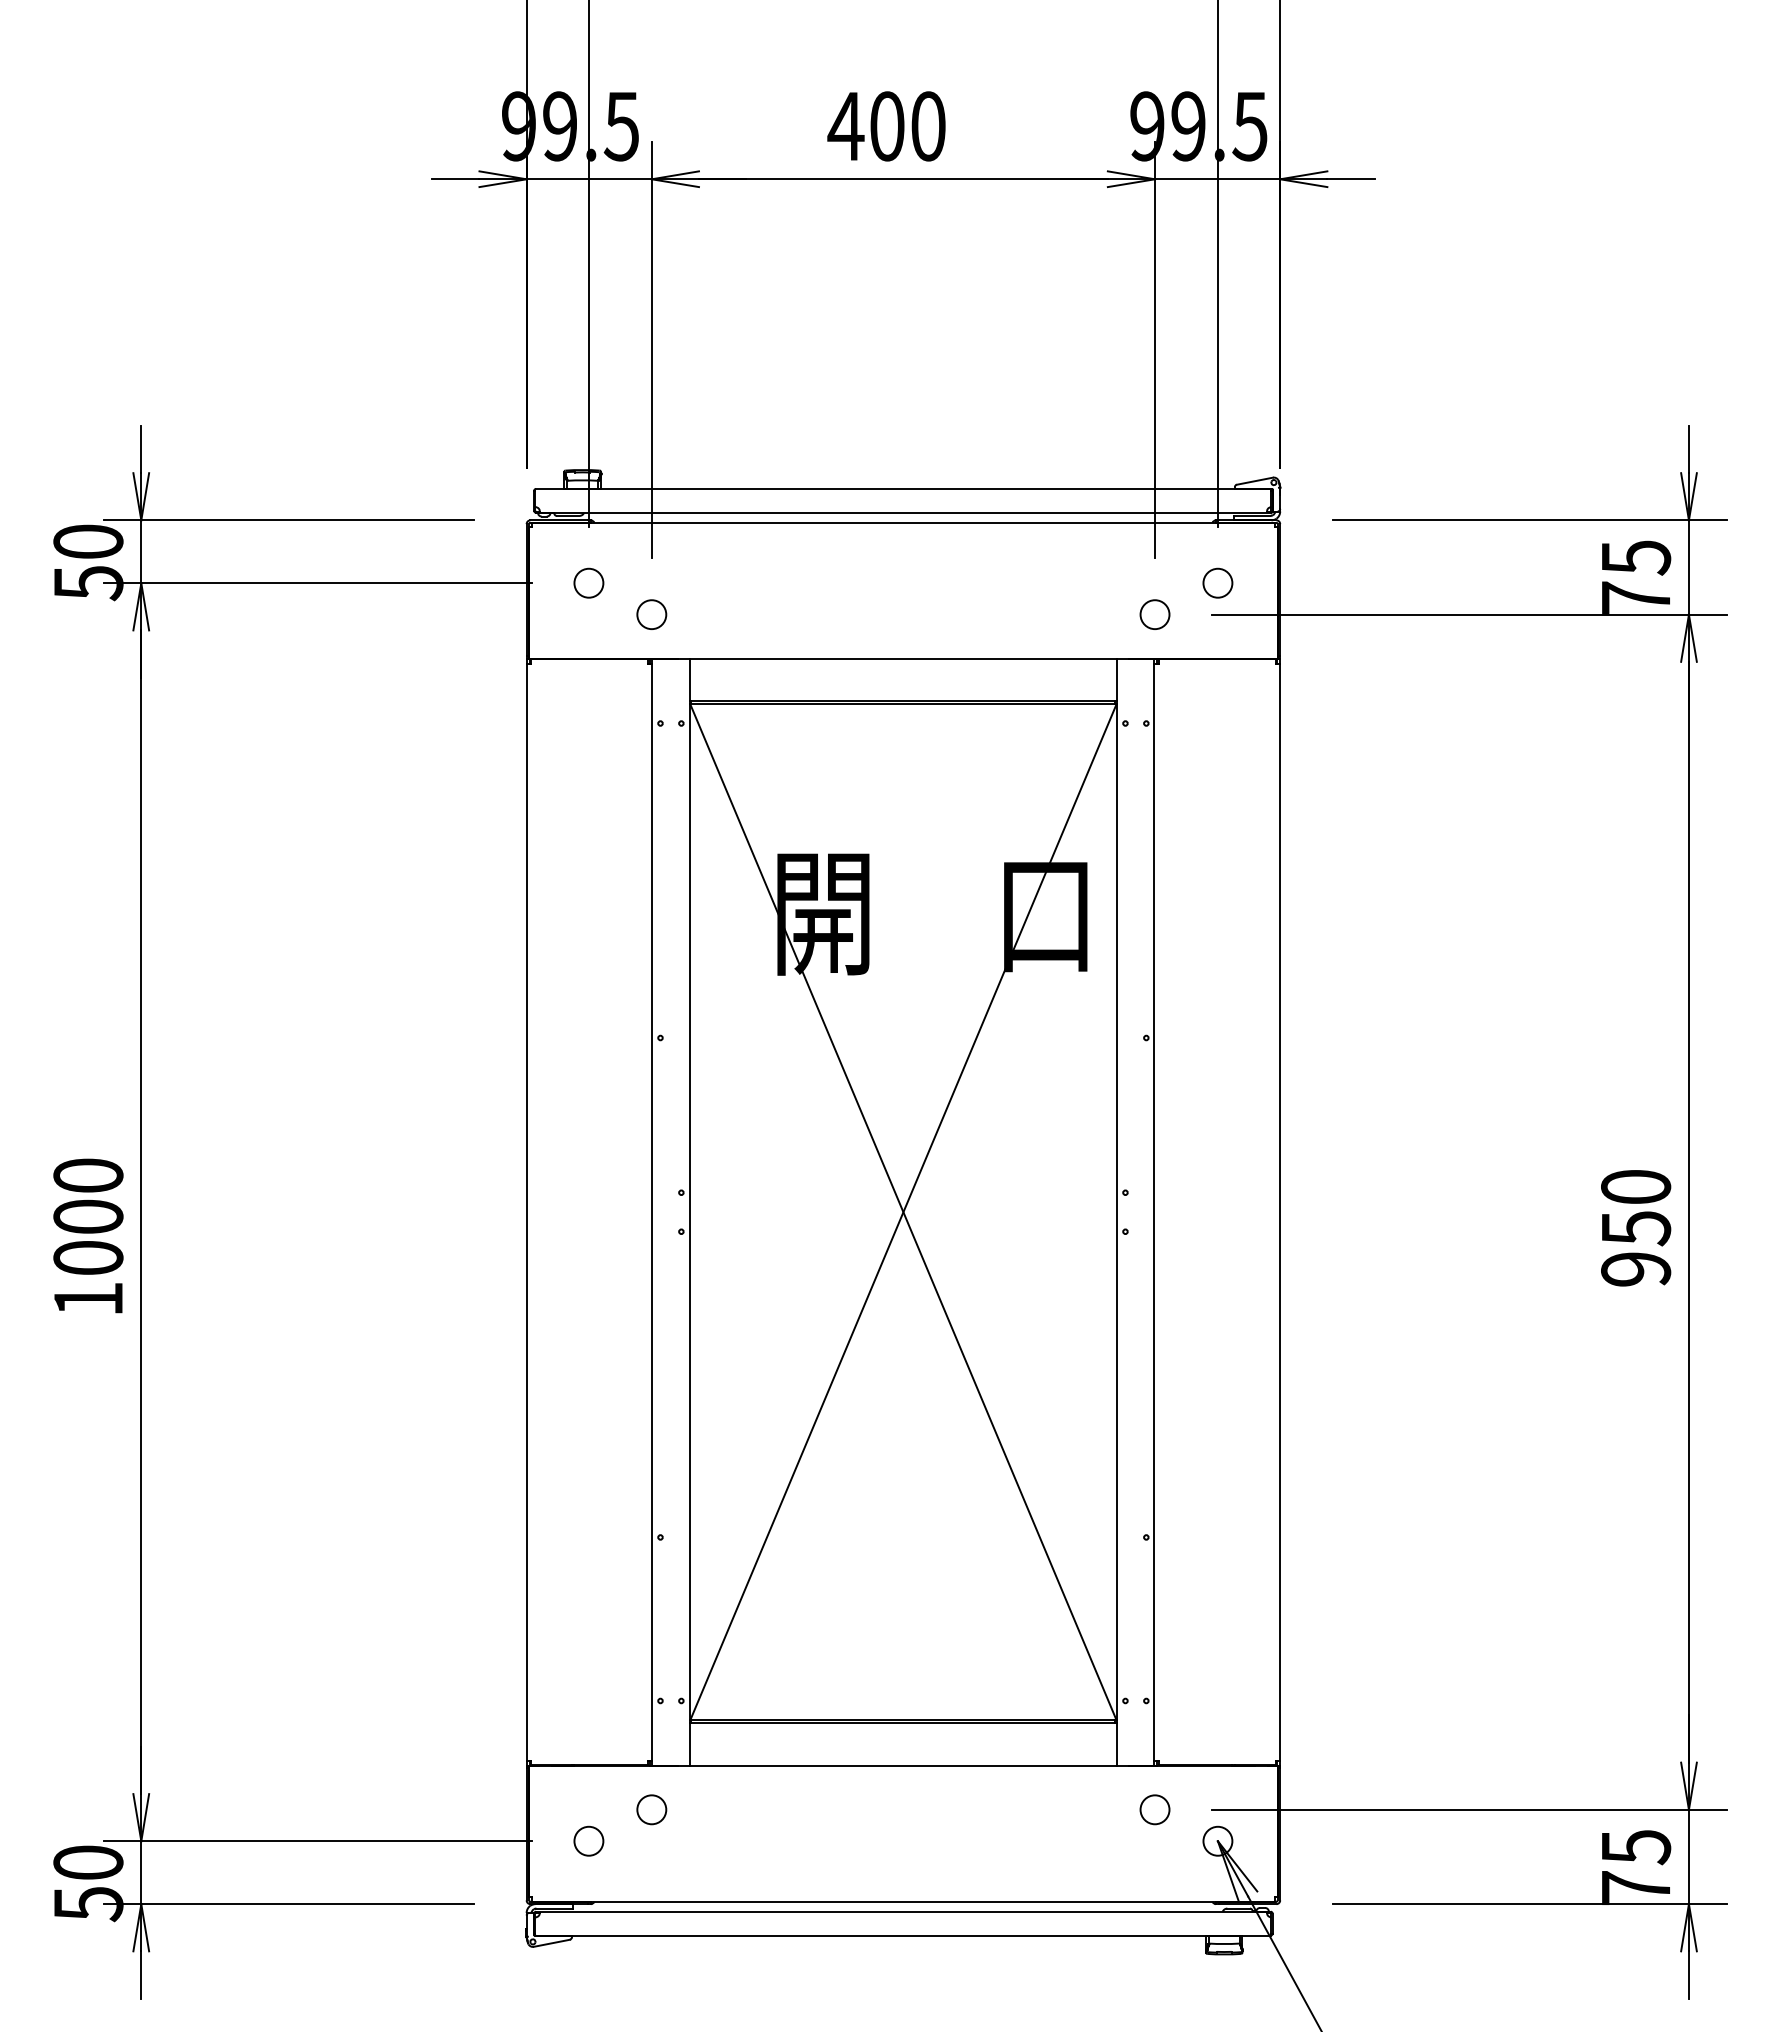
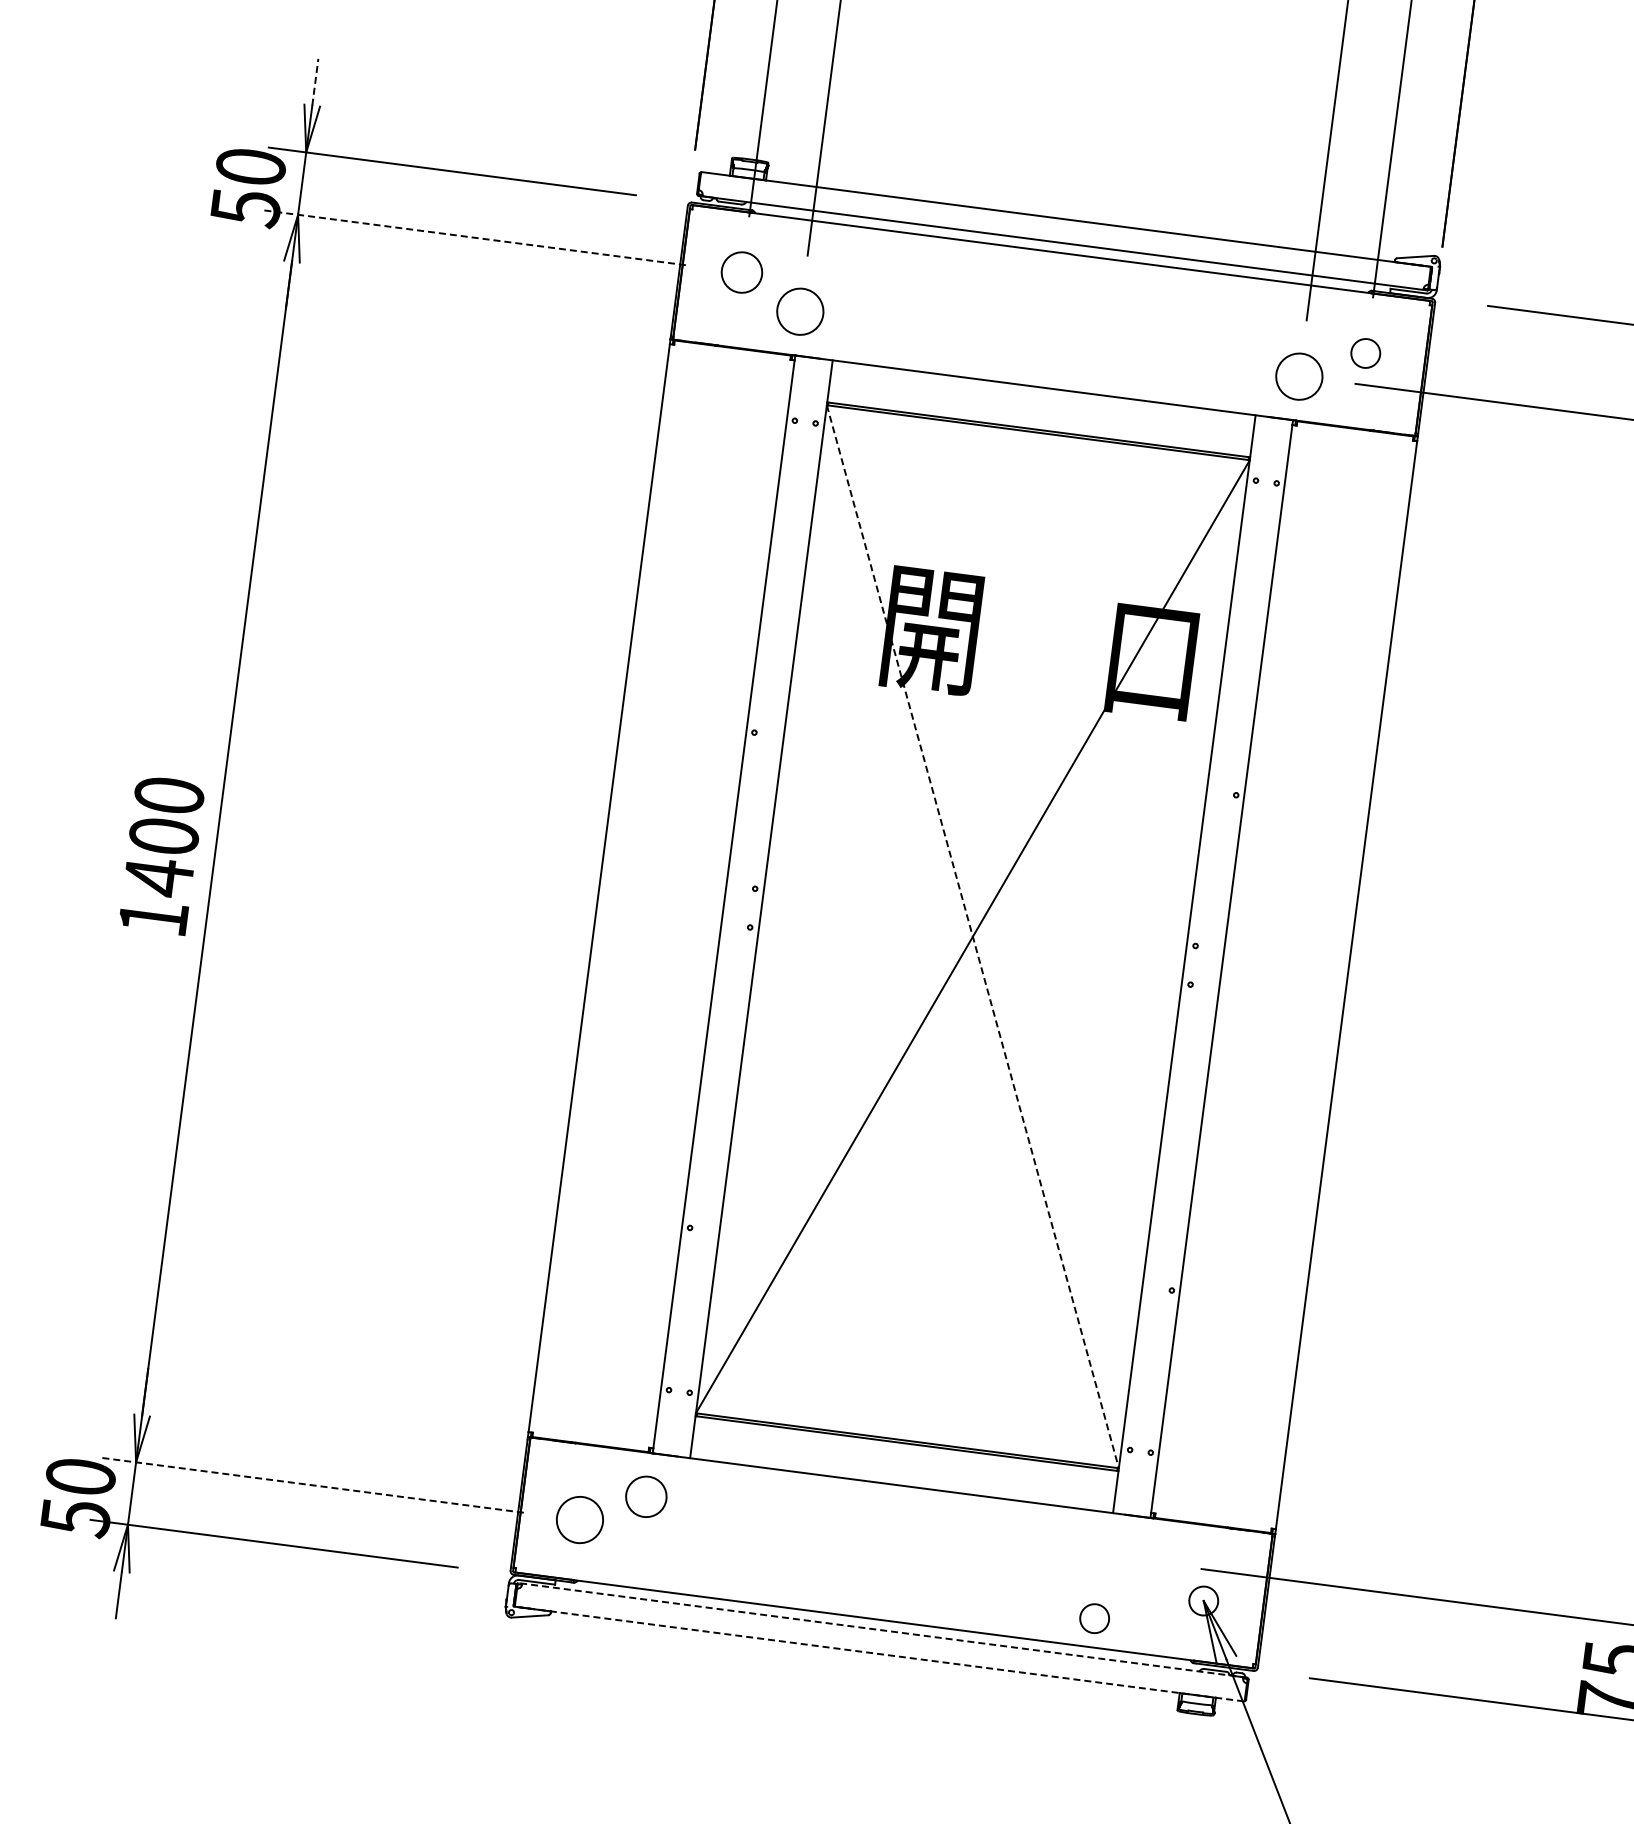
line: (141, 449) -> (315, 82), solid -> dashed
circle: (588, 582) -> (741, 271), size x1.4
line: (317, 583) -> (472, 237), solid -> dashed
circle: (651, 614) -> (800, 311), size x1.6
circle: (1154, 614) -> (1298, 376), size x1.6
line: (903, 1212) -> (972, 937), solid -> dashed
text: (88, 1257) -> (158, 876), 1000 -> 1400
circle: (651, 1809) -> (646, 1496), size x1.4
circle: (1154, 1809) -> (1094, 1618), moved
circle: (588, 1840) -> (579, 1519), size x1.6
line: (317, 1841) -> (310, 1485), solid -> dashed
line: (902, 1911) -> (881, 1630), solid -> dashed
line: (902, 1935) -> (878, 1653), solid -> dashed

